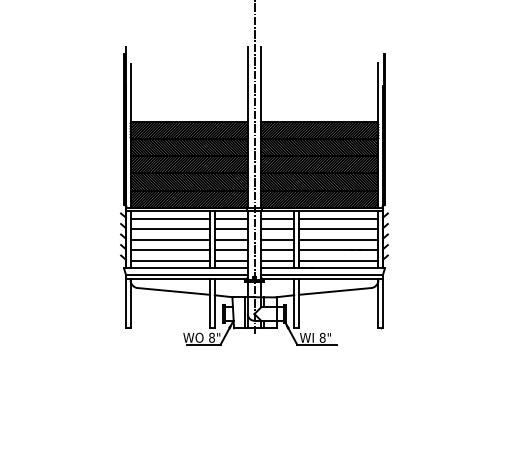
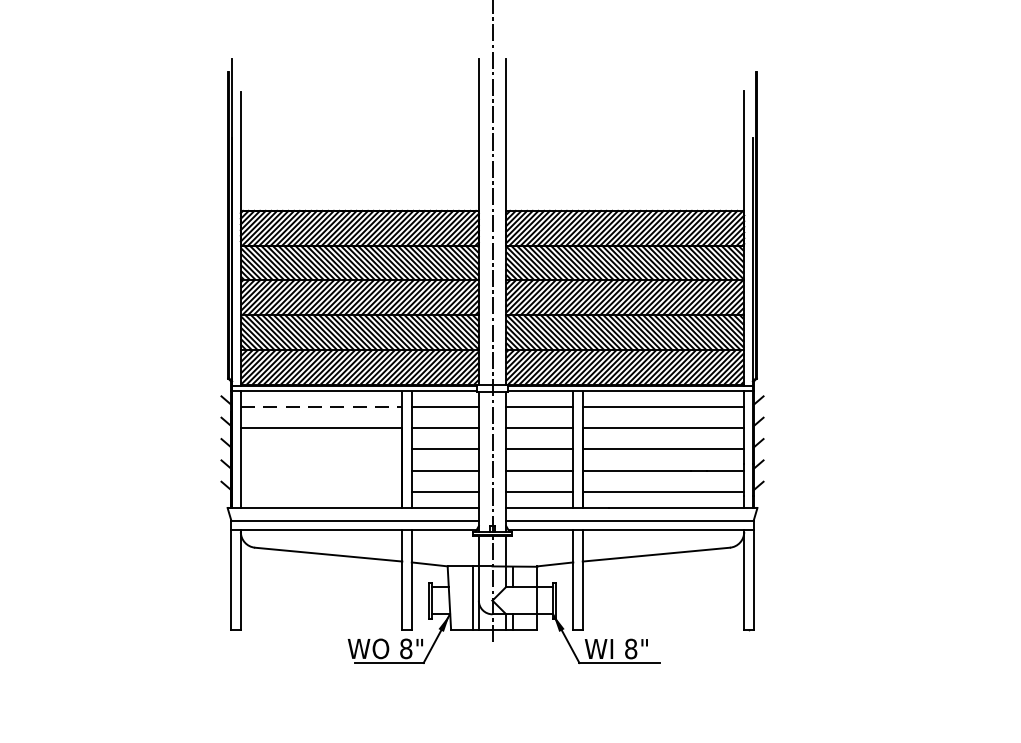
line: (170, 218) -> (321, 406), solid -> dashed
line: (170, 239) -> (321, 449), removed
line: (170, 250) -> (321, 471), removed
line: (170, 260) -> (321, 491), removed

